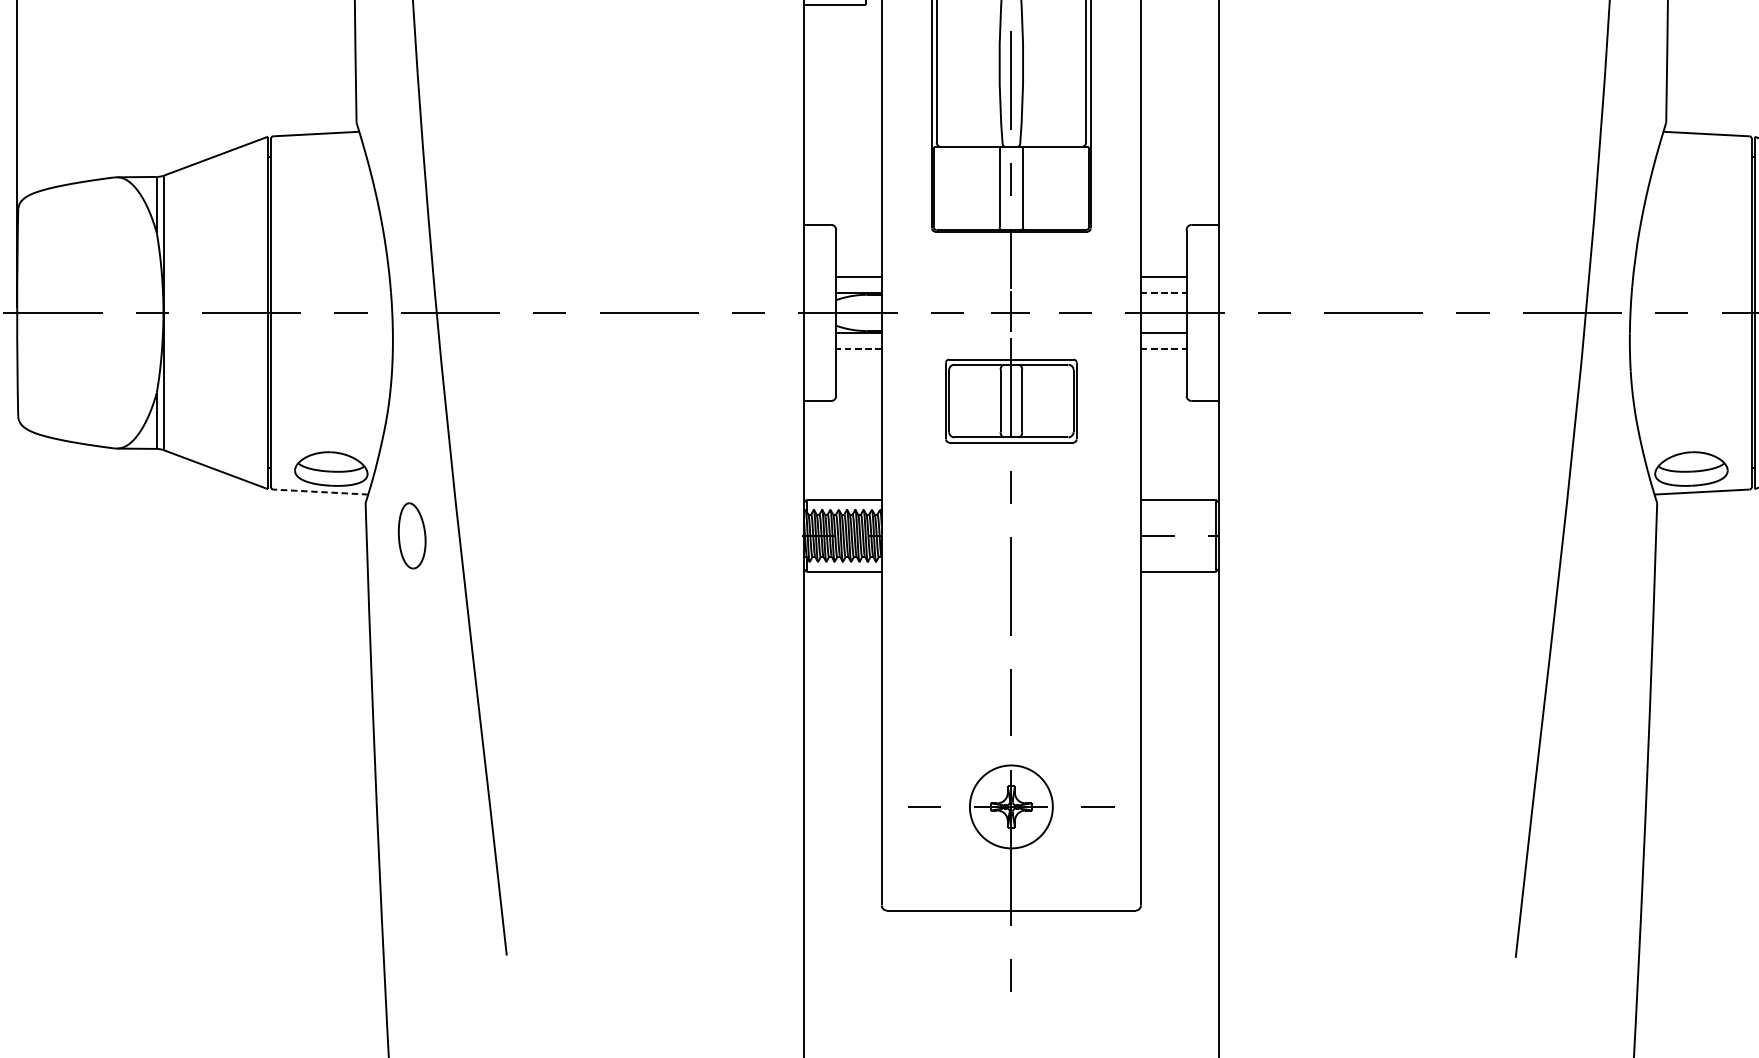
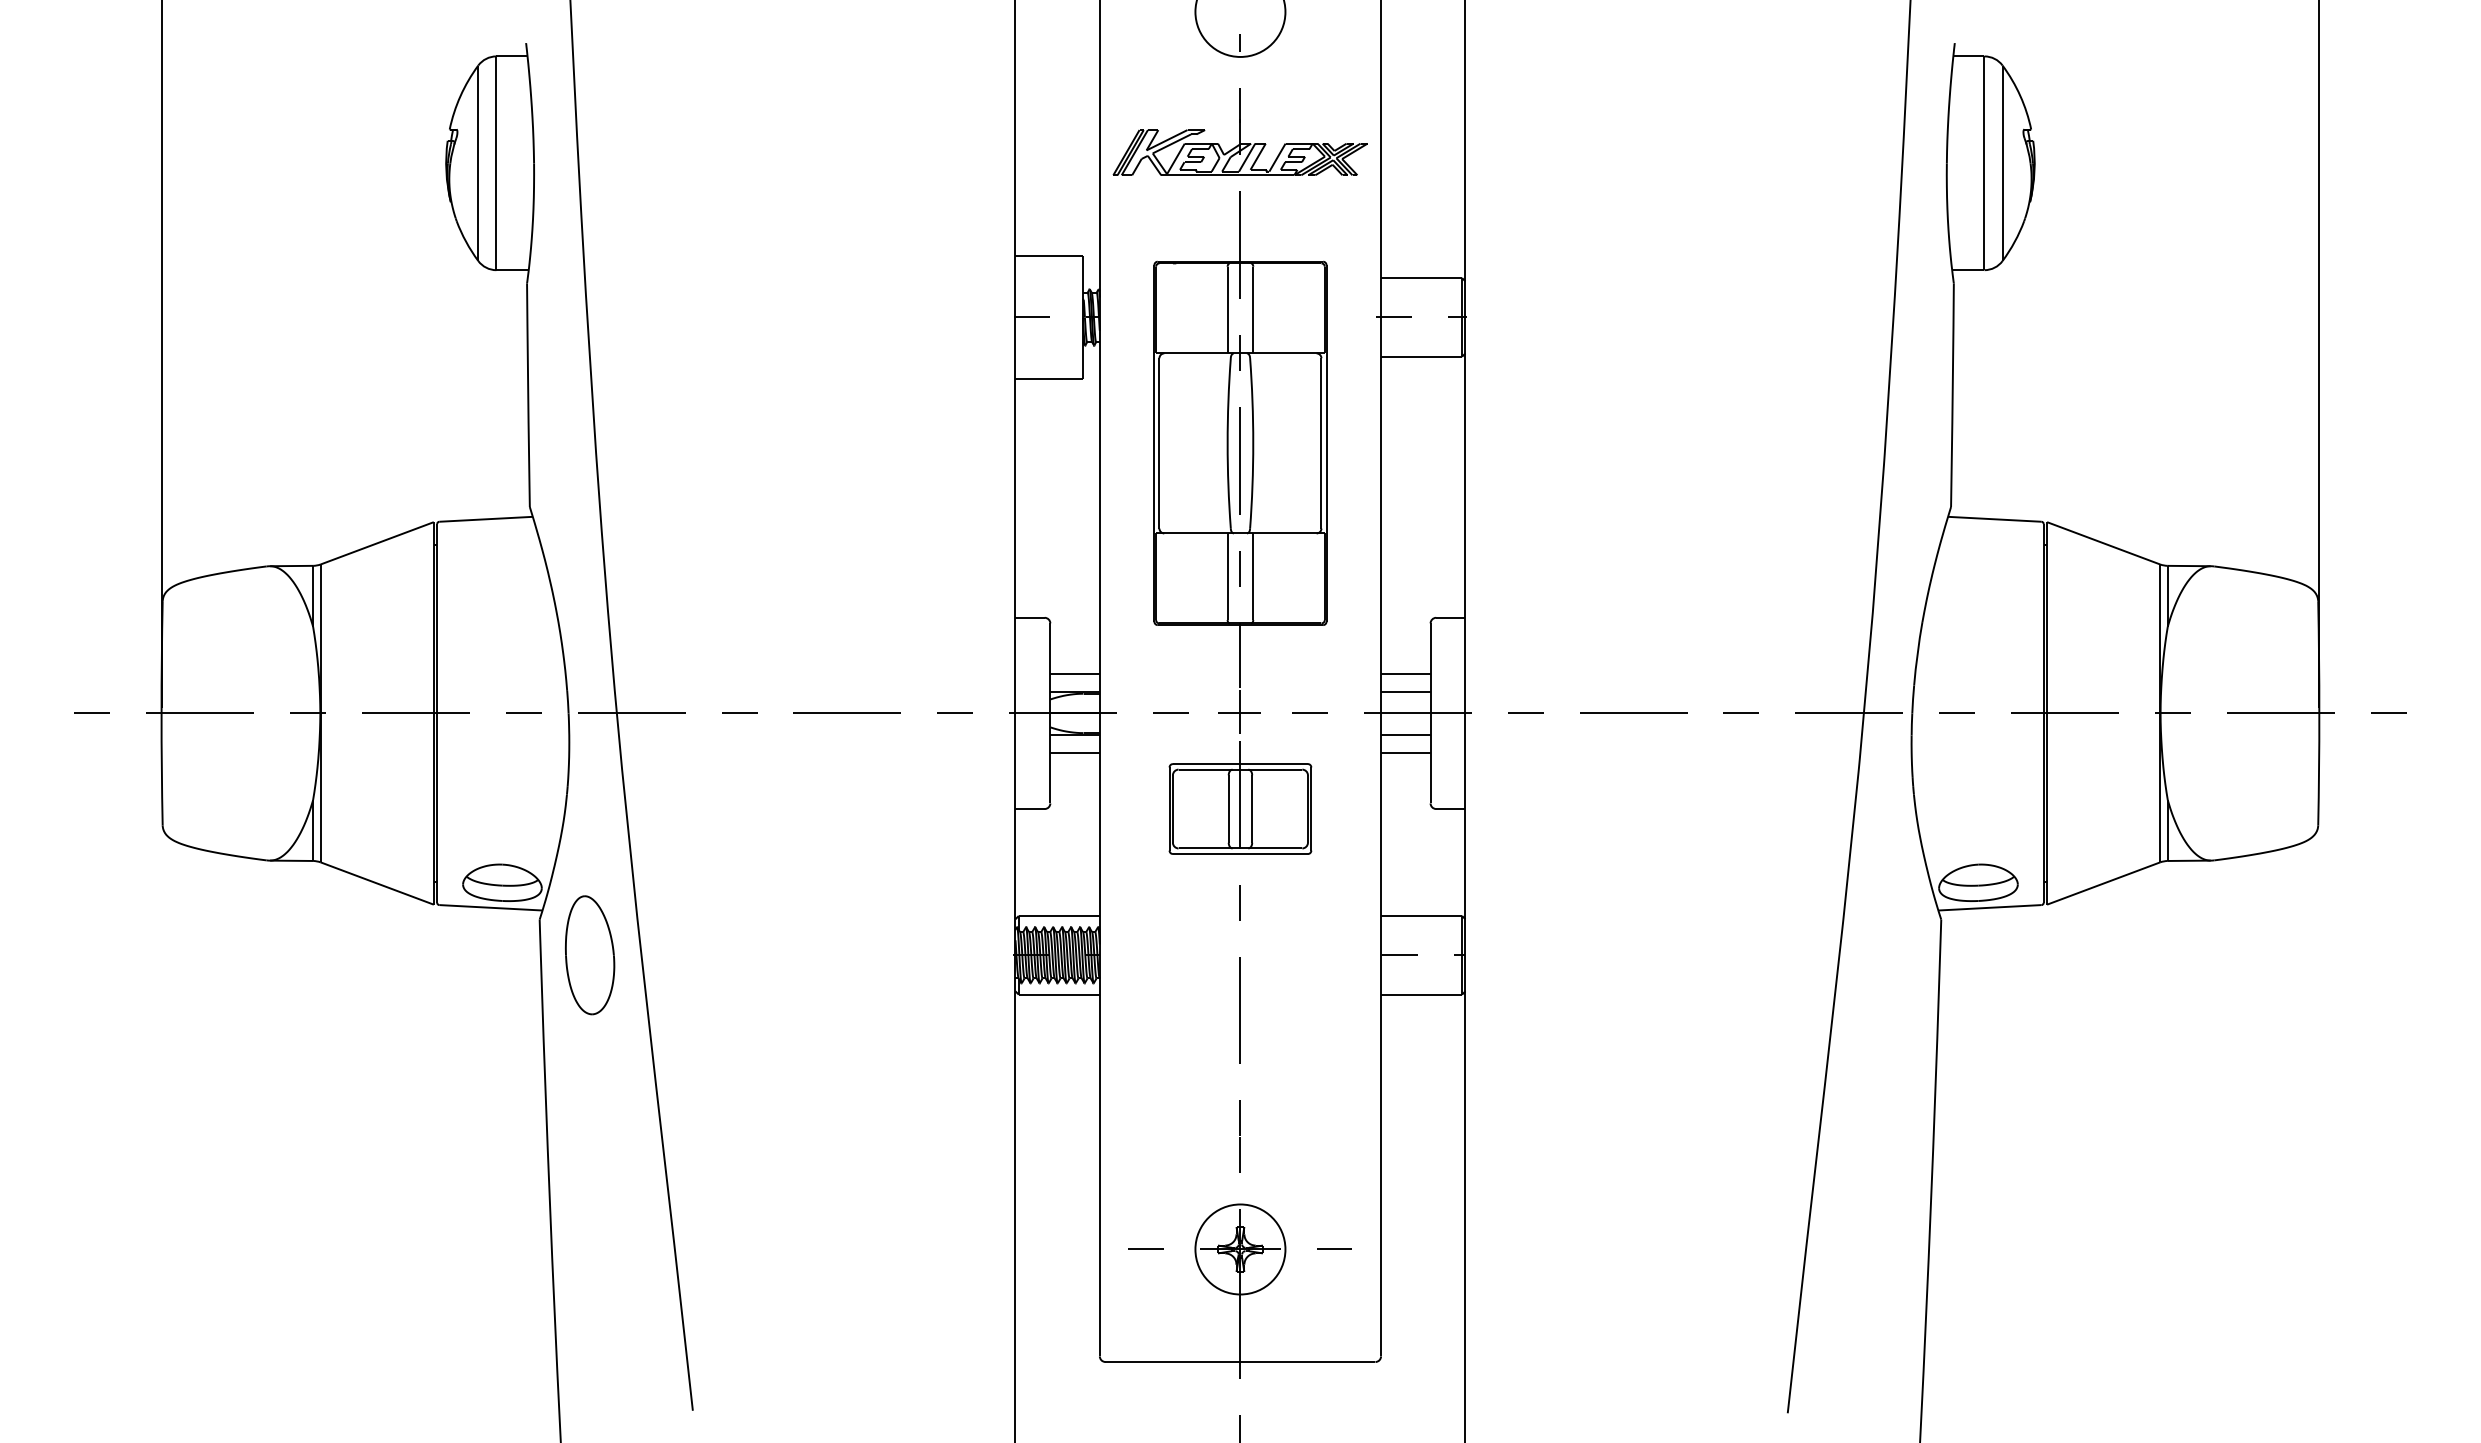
line: (1163, 292) -> (1405, 691), dashed -> solid
line: (859, 348) -> (1075, 752), dashed -> solid
line: (1163, 348) -> (1405, 752), dashed -> solid
line: (320, 491) -> (490, 907), dashed -> solid
part: (412, 536) -> (590, 955), size x1.67

